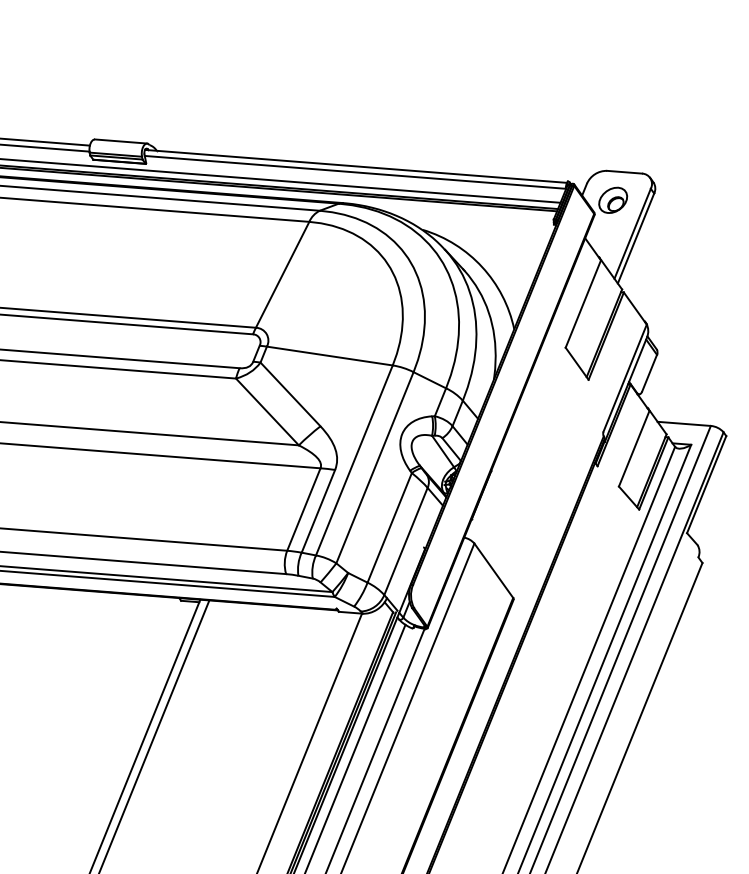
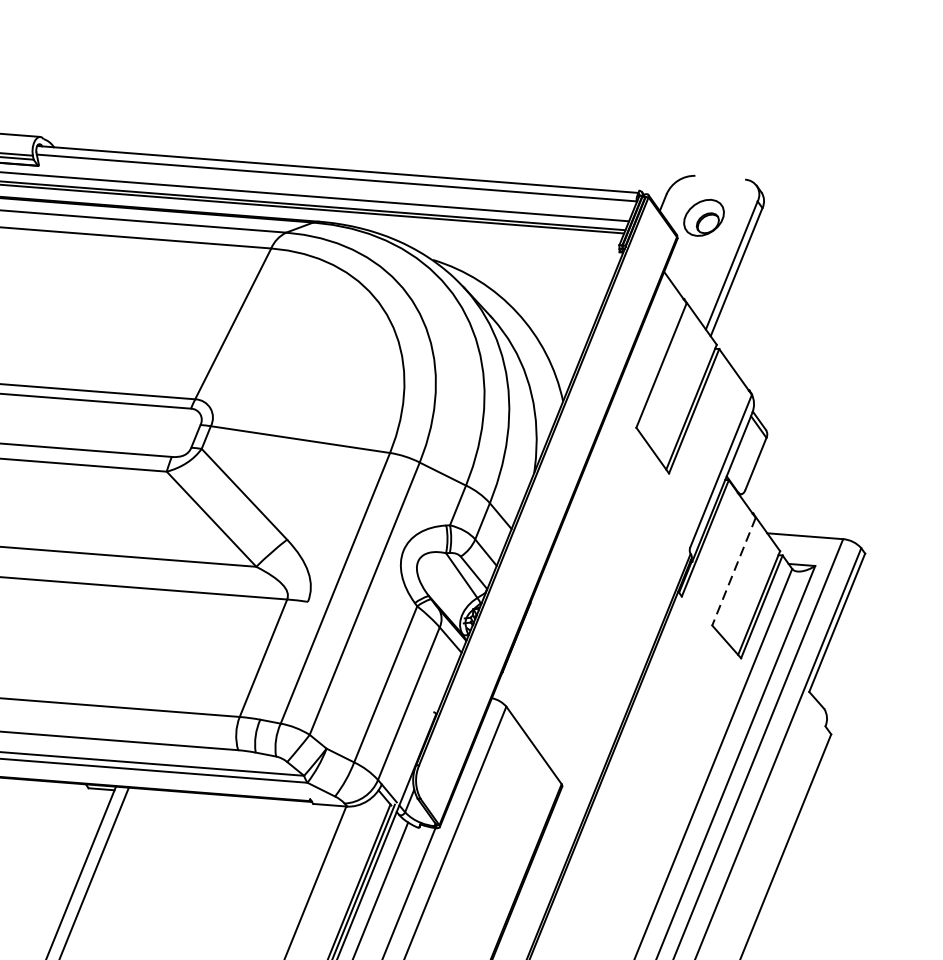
line: (624, 171) -> (720, 176), removed
line: (634, 448) -> (734, 571), solid -> dashed
line: (318, 511) -> (284, 661), removed

